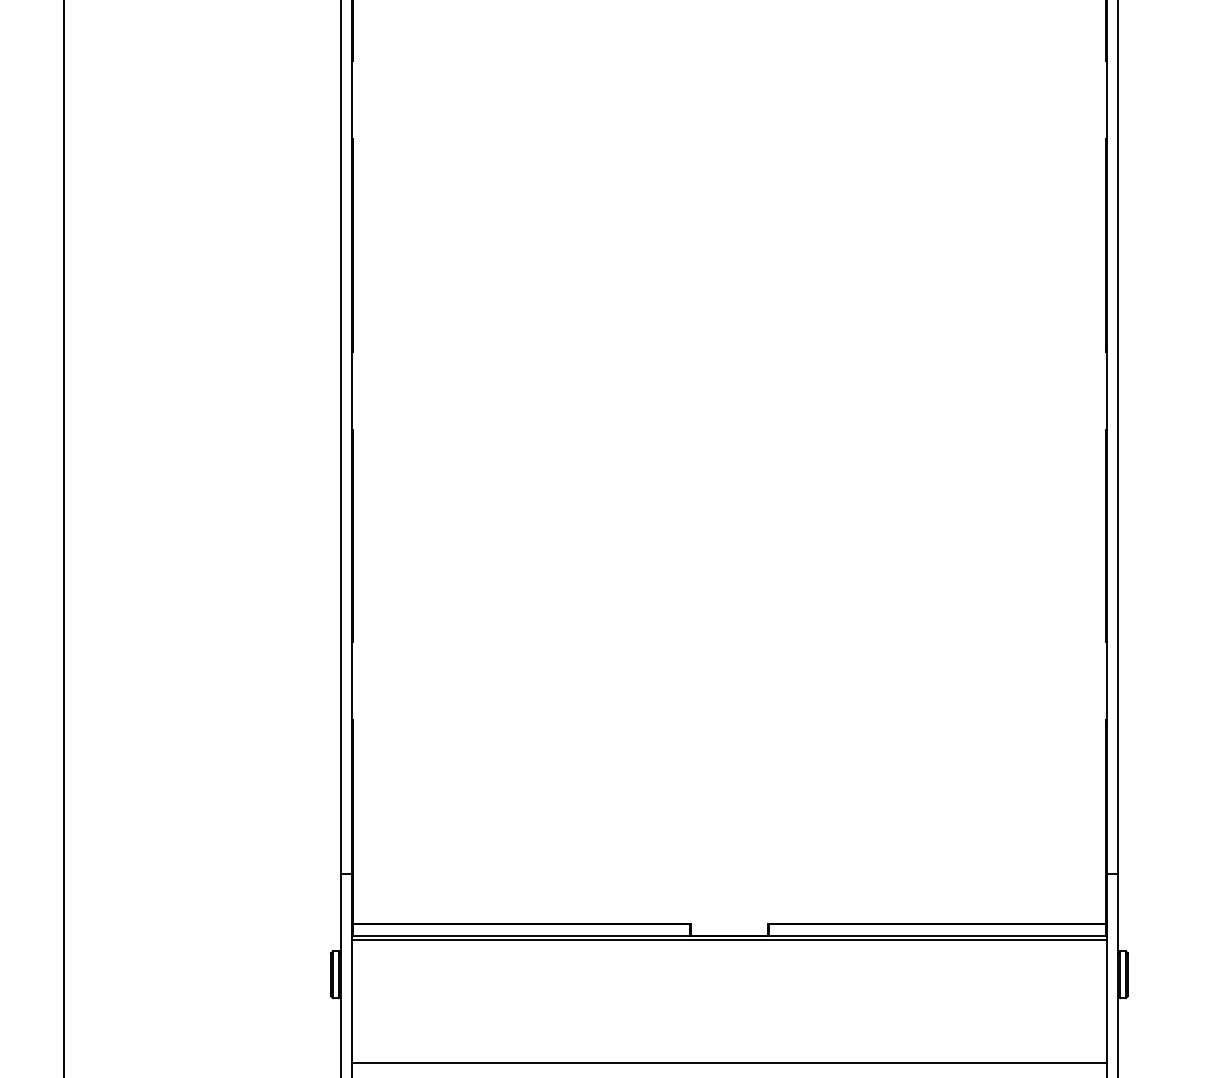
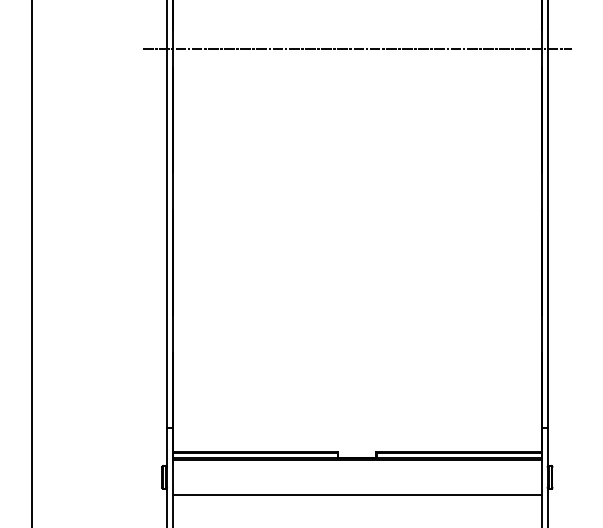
line: (729, 100) -> (357, 49), added
line: (727, 1062) -> (356, 494), moved

